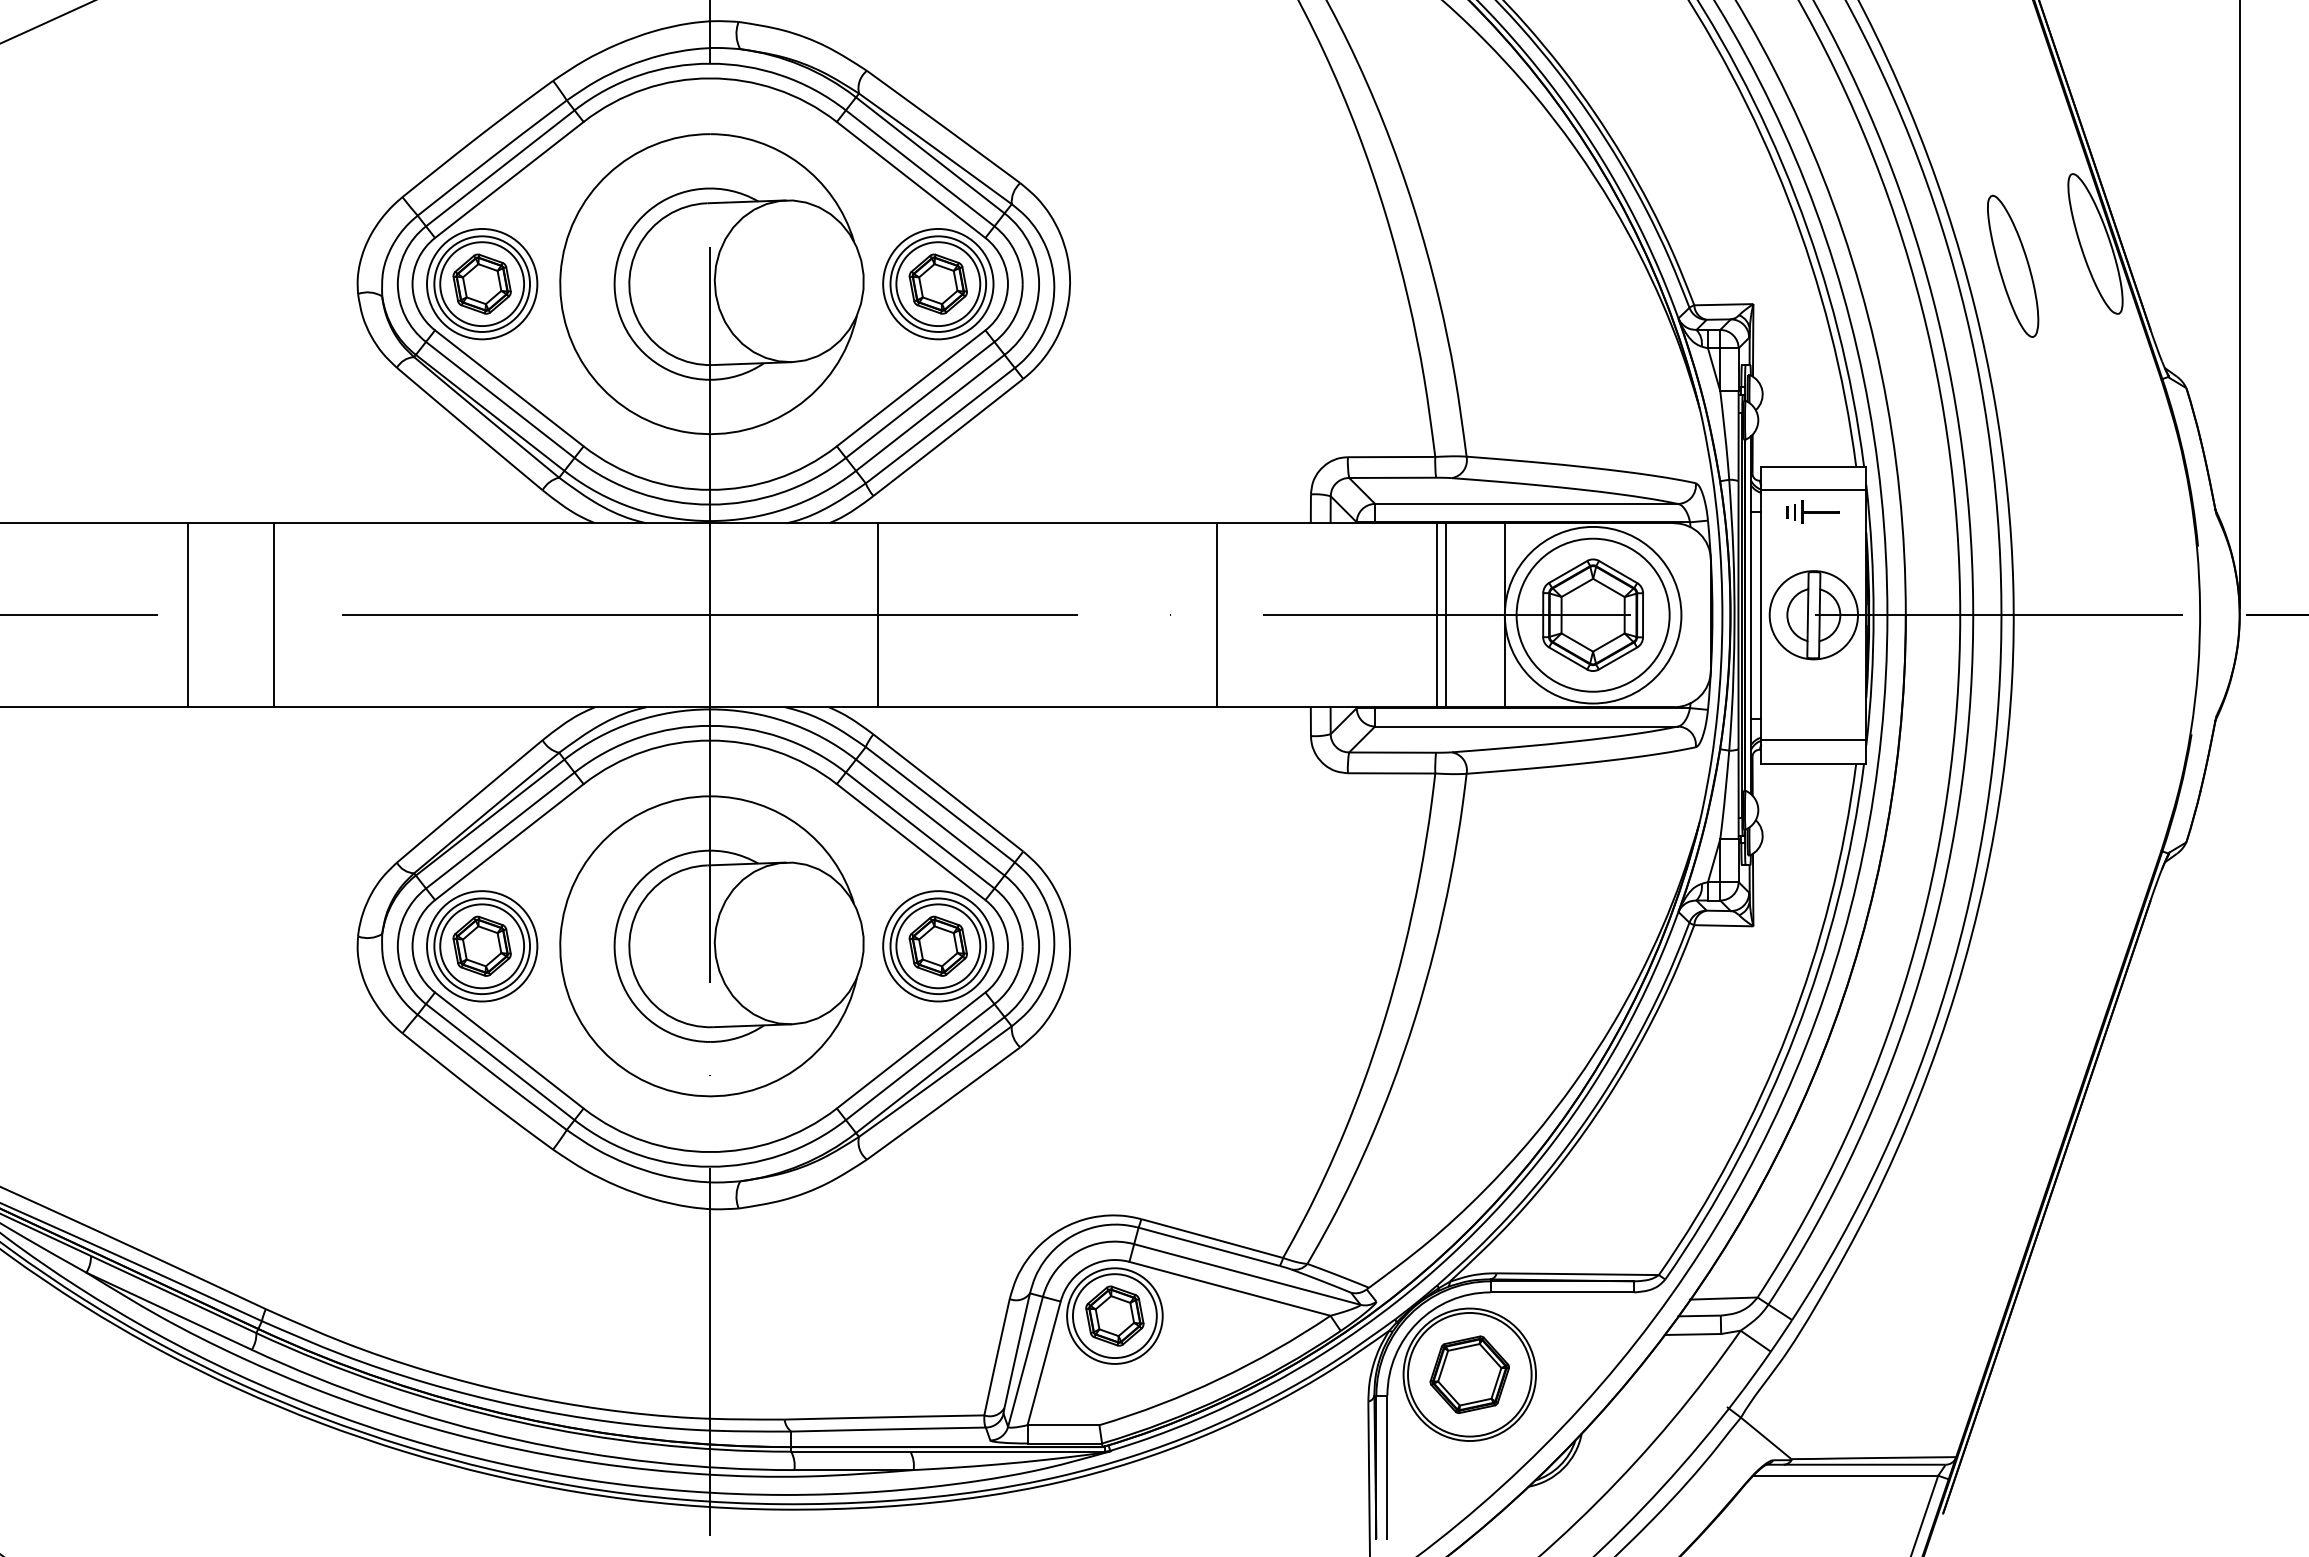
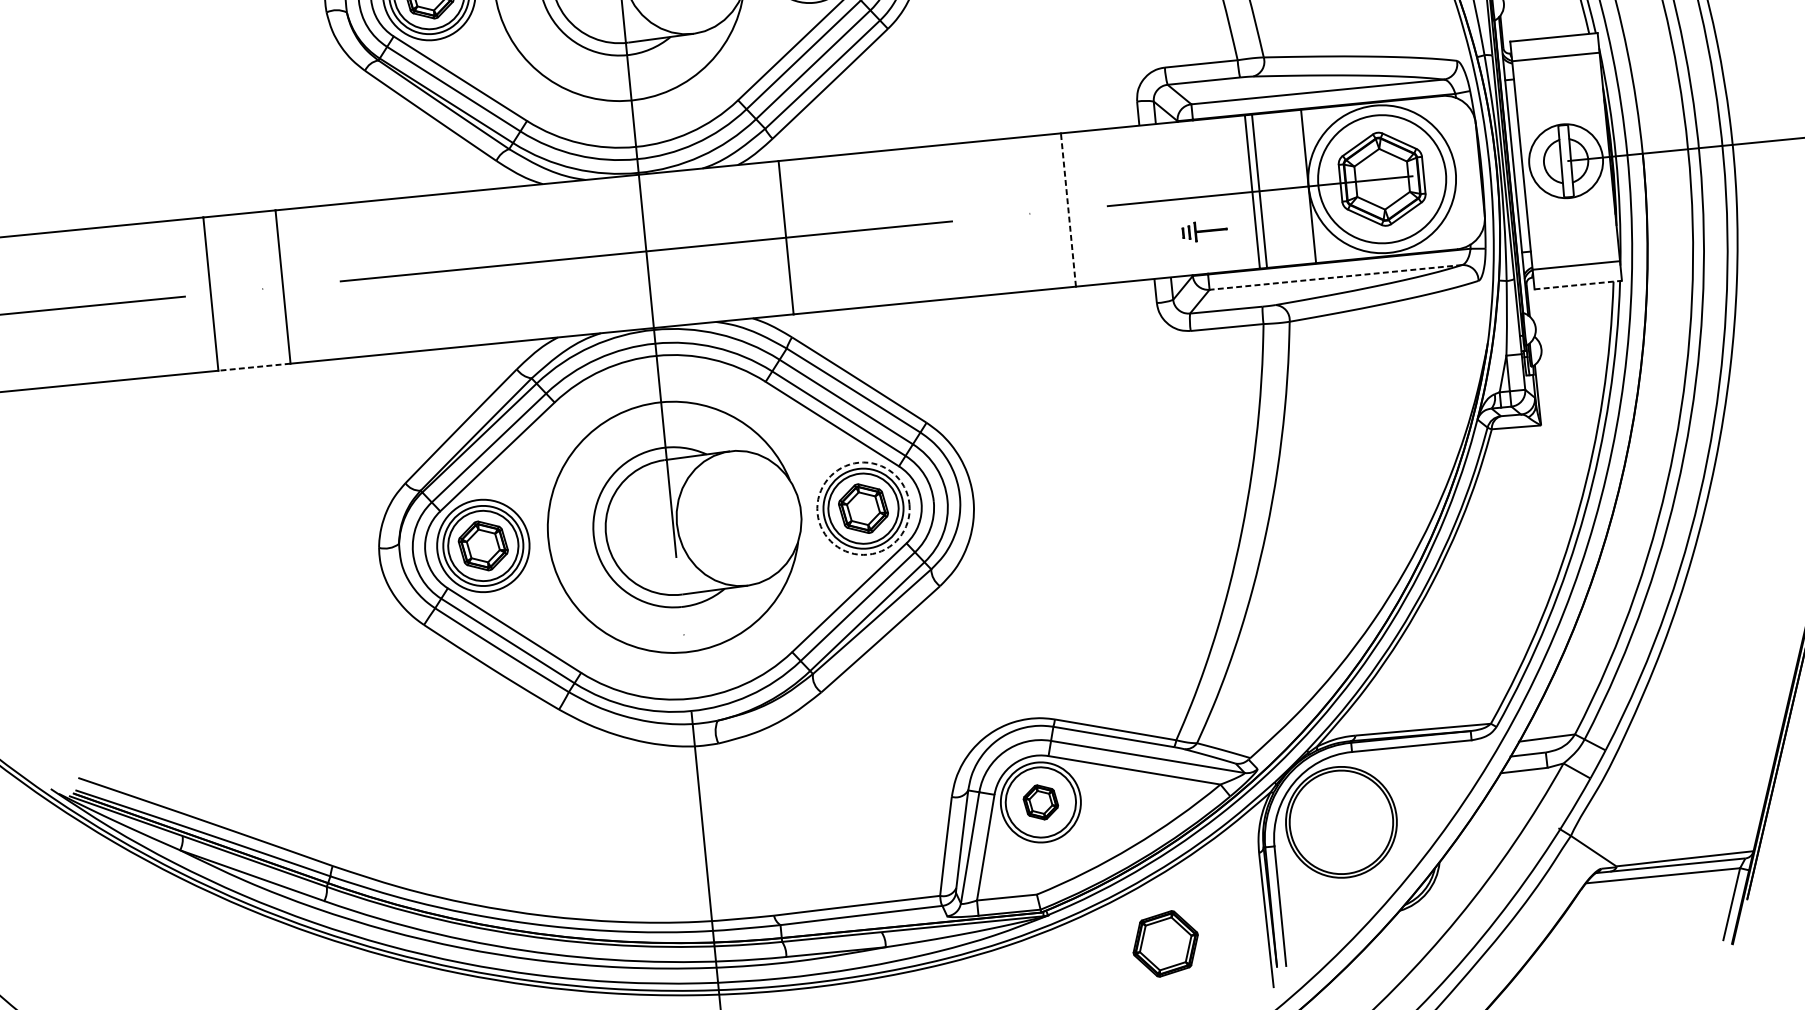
part: (1812, 511) -> (1204, 230), moved
line: (1216, 615) -> (1068, 210), solid -> dashed
line: (230, 707) -> (254, 367), solid -> dashed
line: (1526, 726) -> (1335, 277), solid -> dashed
line: (1814, 763) -> (1578, 284), solid -> dashed
circle: (938, 946) -> (863, 508), solid -> dashed
part: (1114, 1315) -> (1040, 801), size x0.7
part: (1469, 1374) -> (1165, 943), moved

